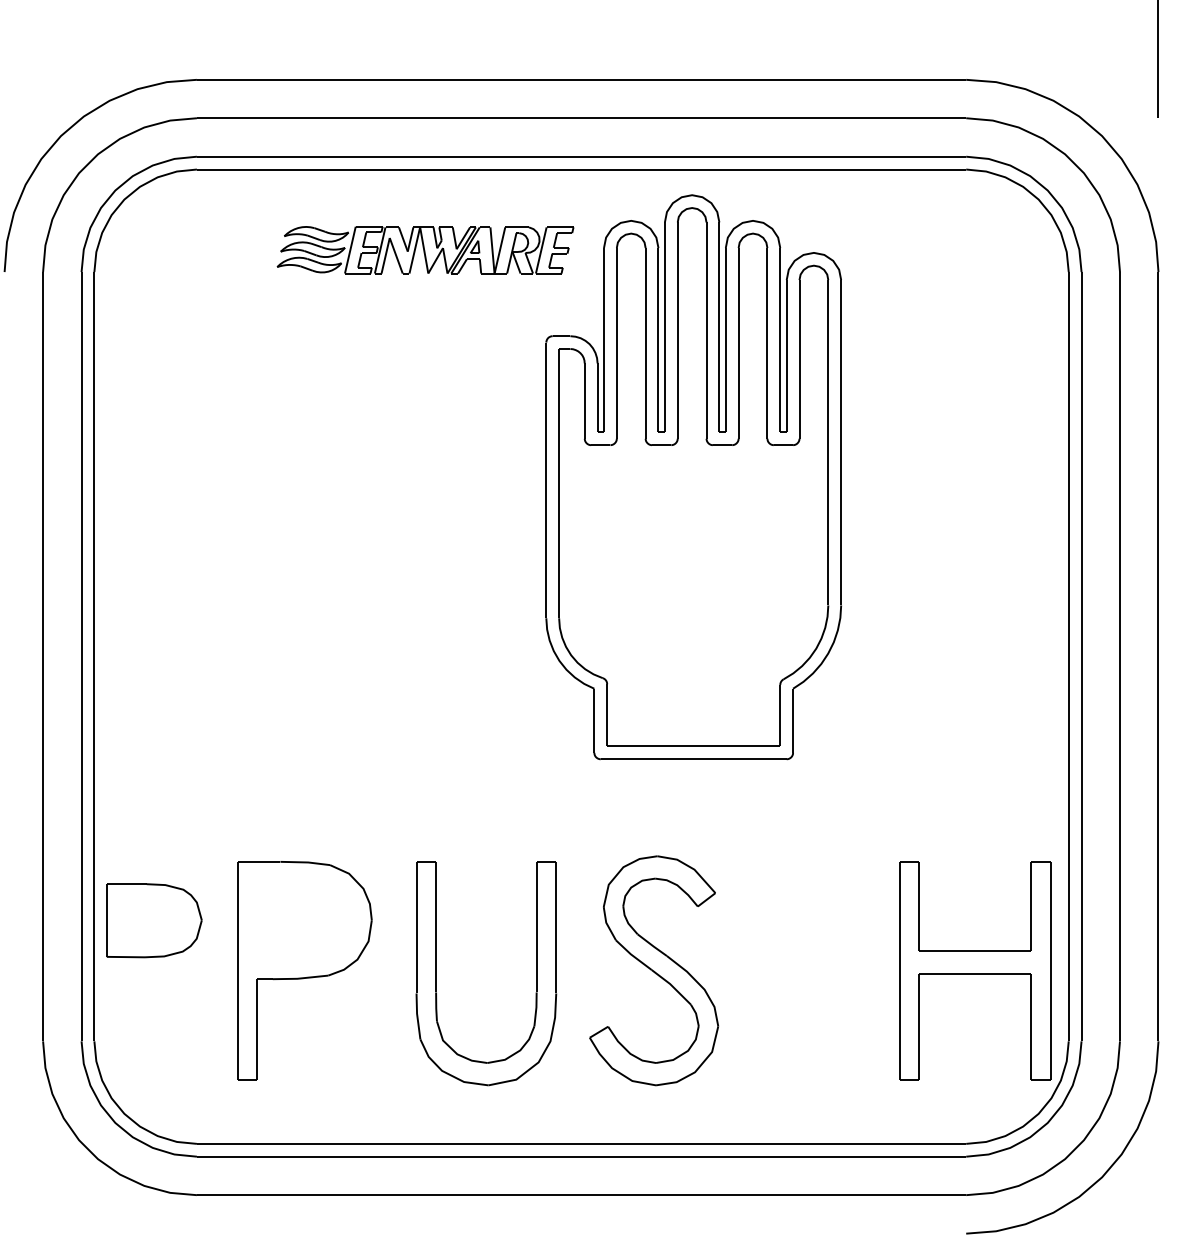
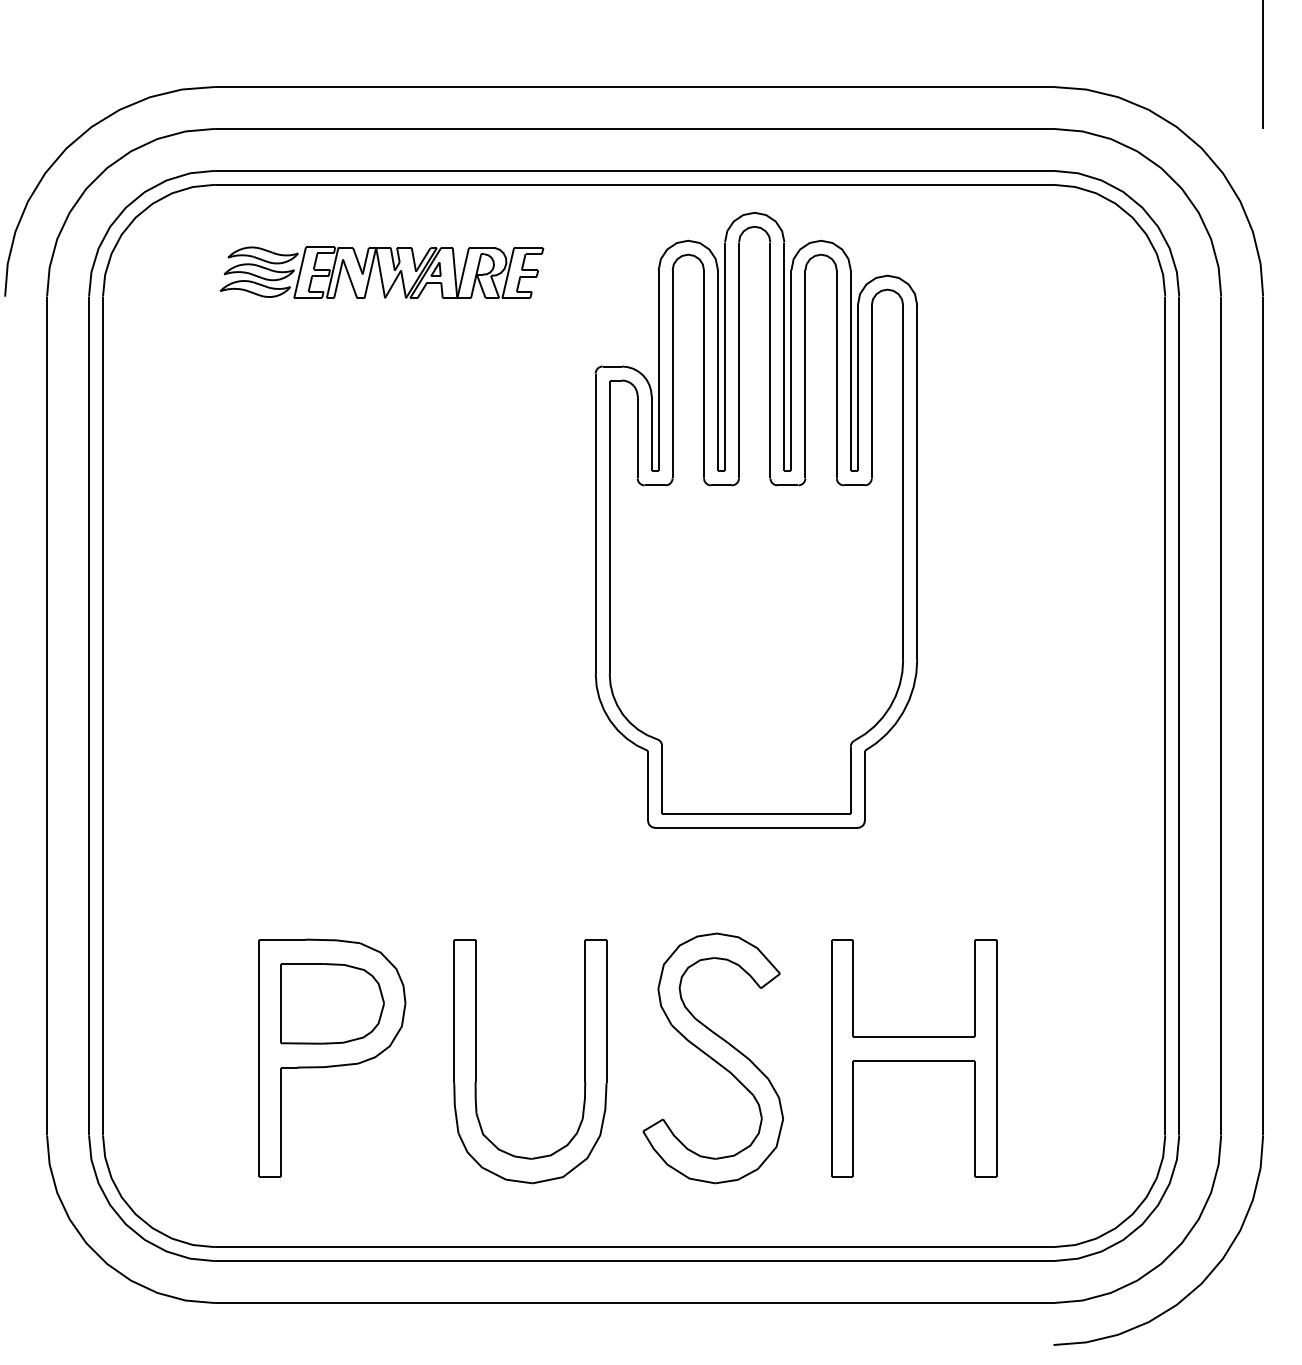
part: (425, 249) -> (382, 272), moved
part: (154, 920) -> (332, 1003), moved
part: (975, 970) -> (914, 1058), moved

